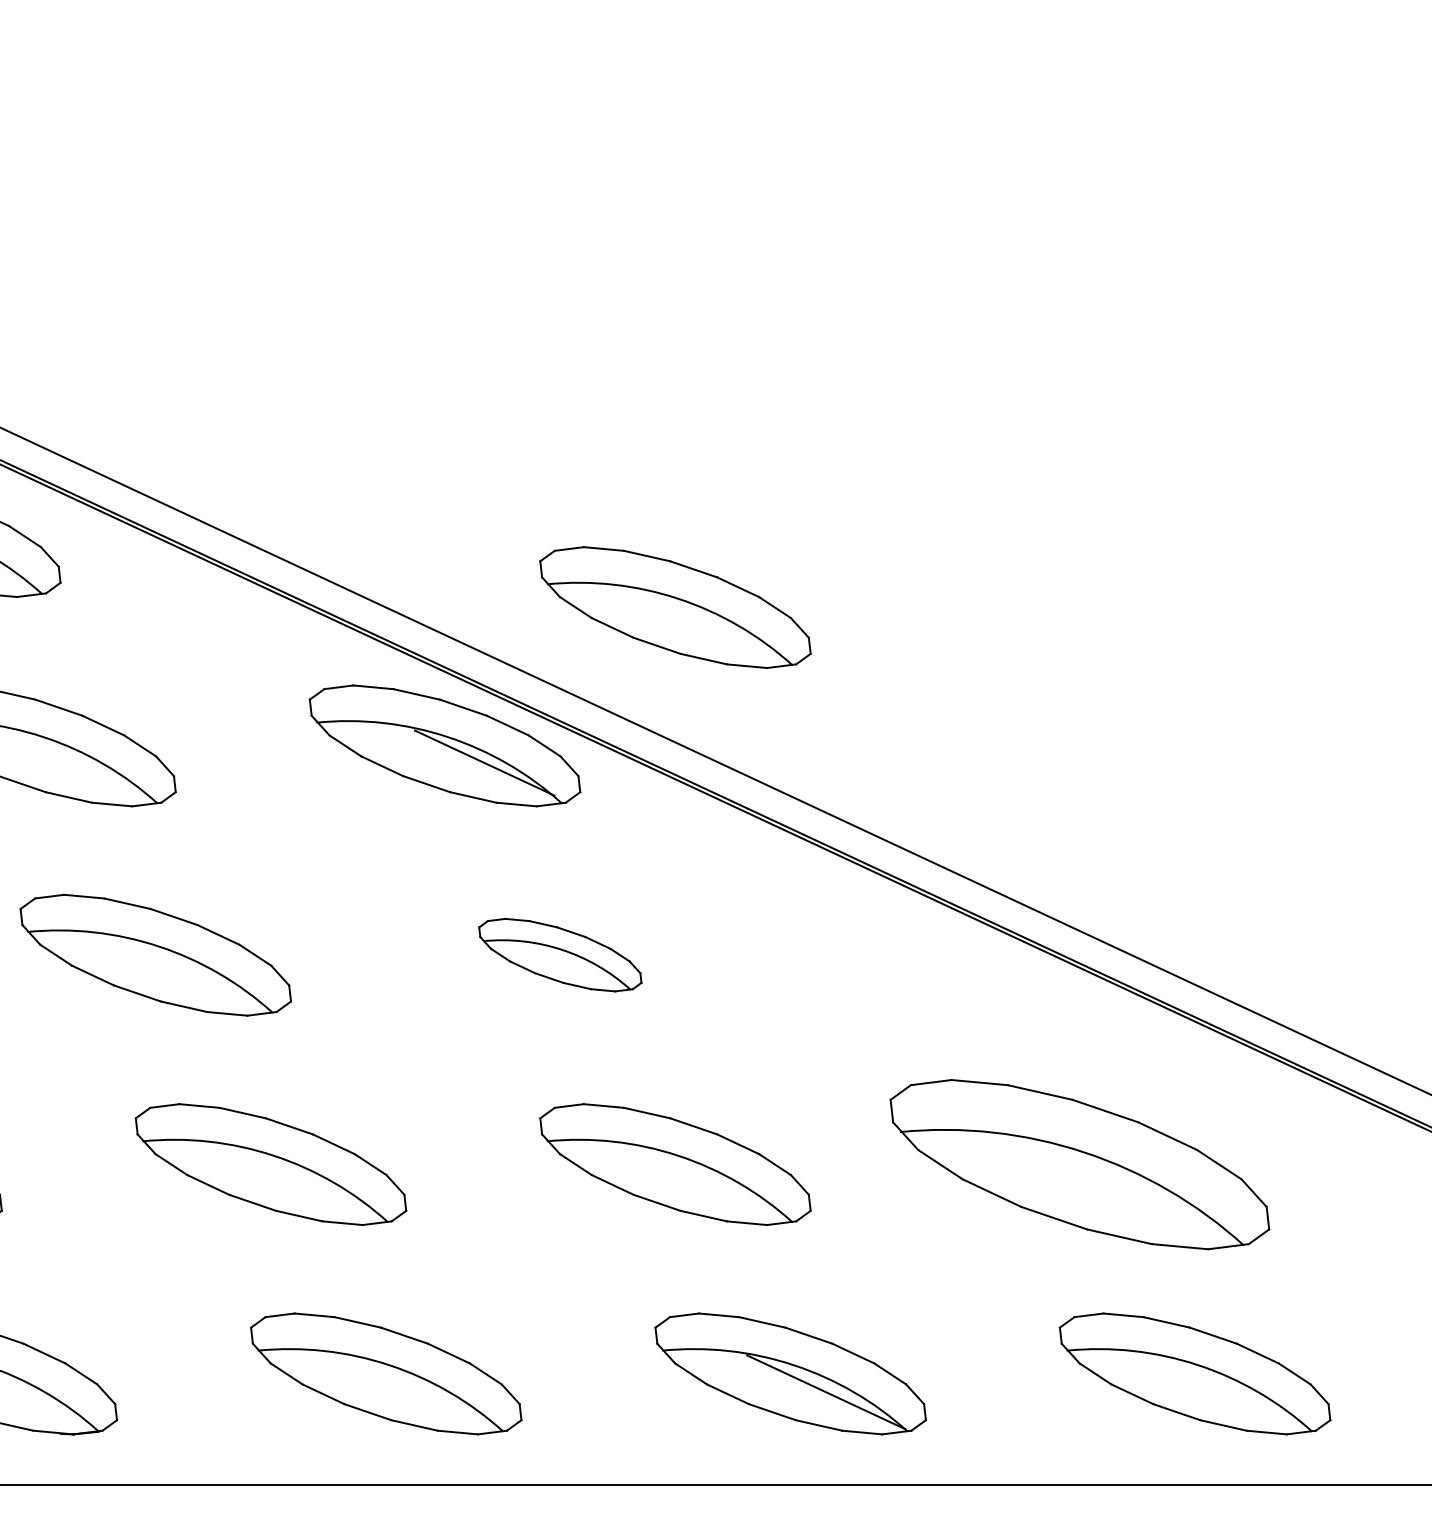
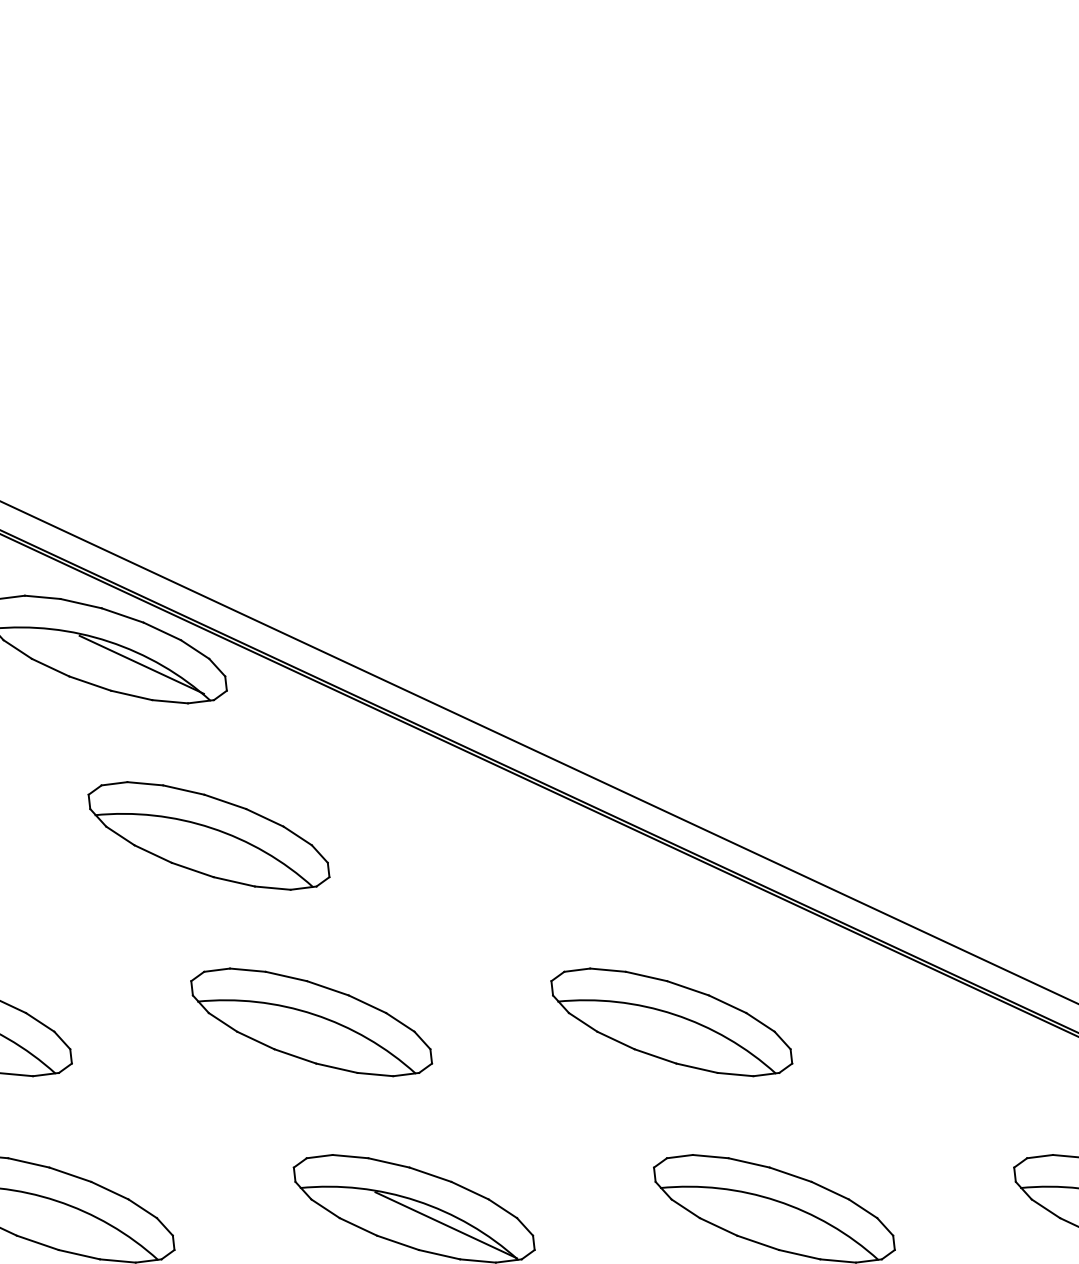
part: (675, 607) -> (311, 526), removed
part: (560, 954) -> (209, 835), size x1.67
part: (1079, 1164) -> (671, 1022), size x0.71

